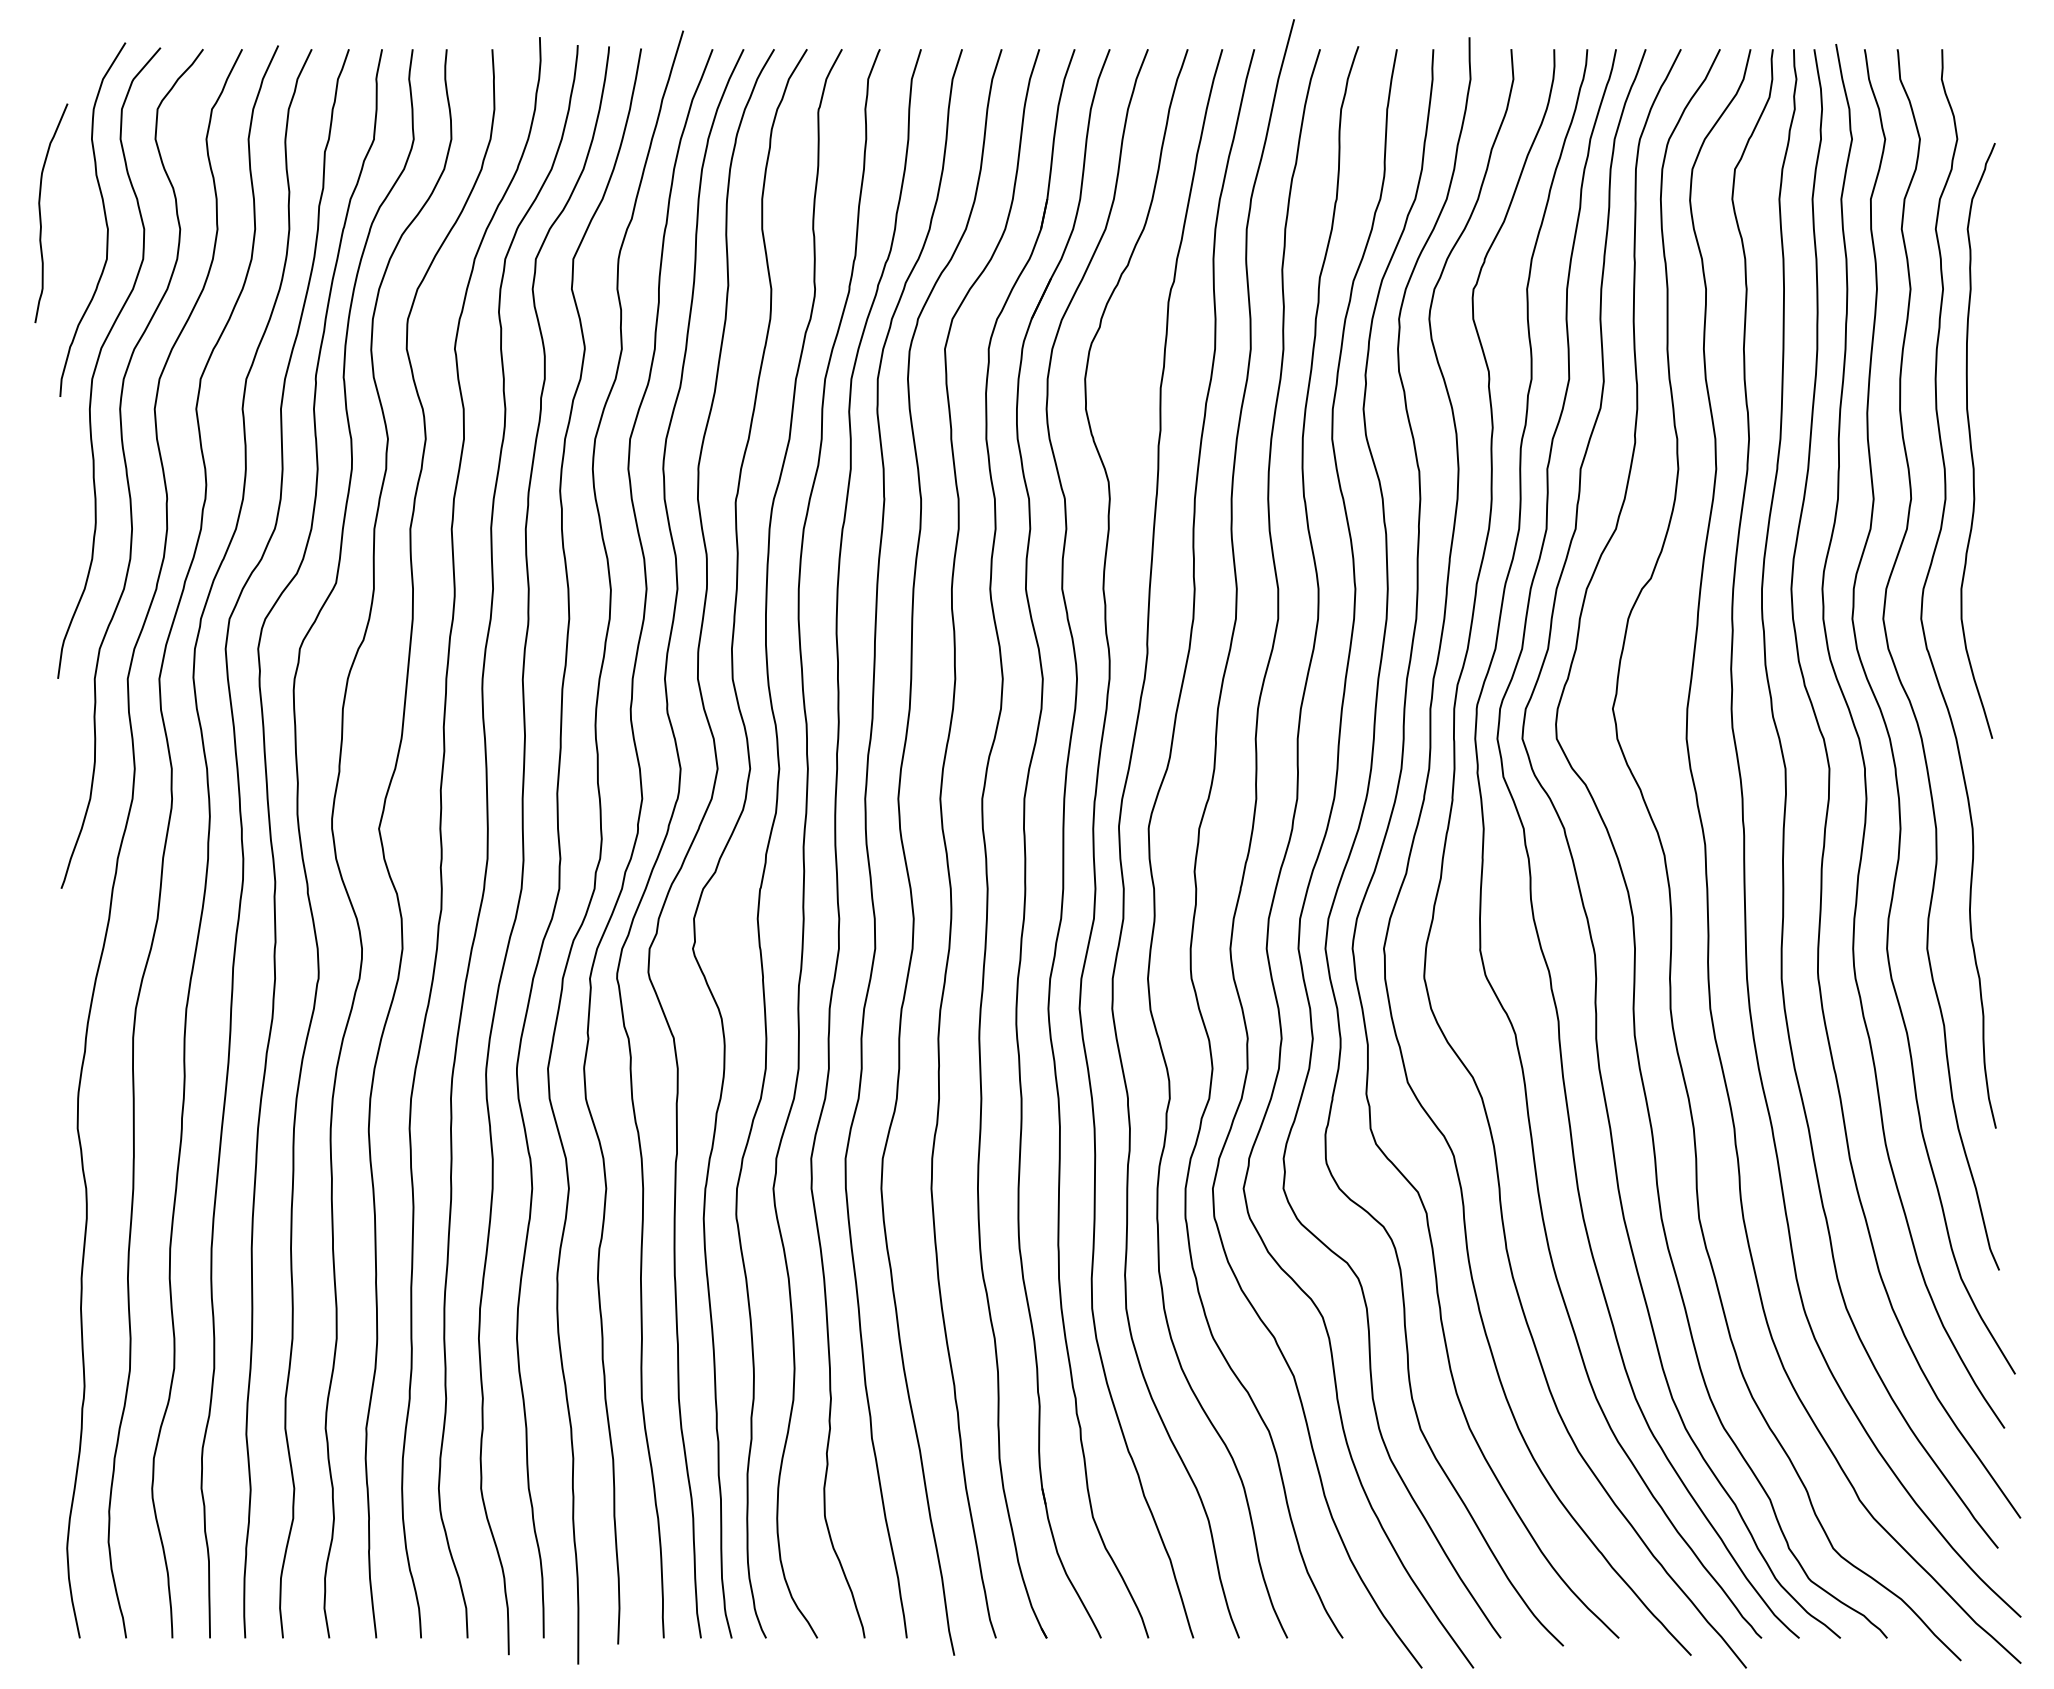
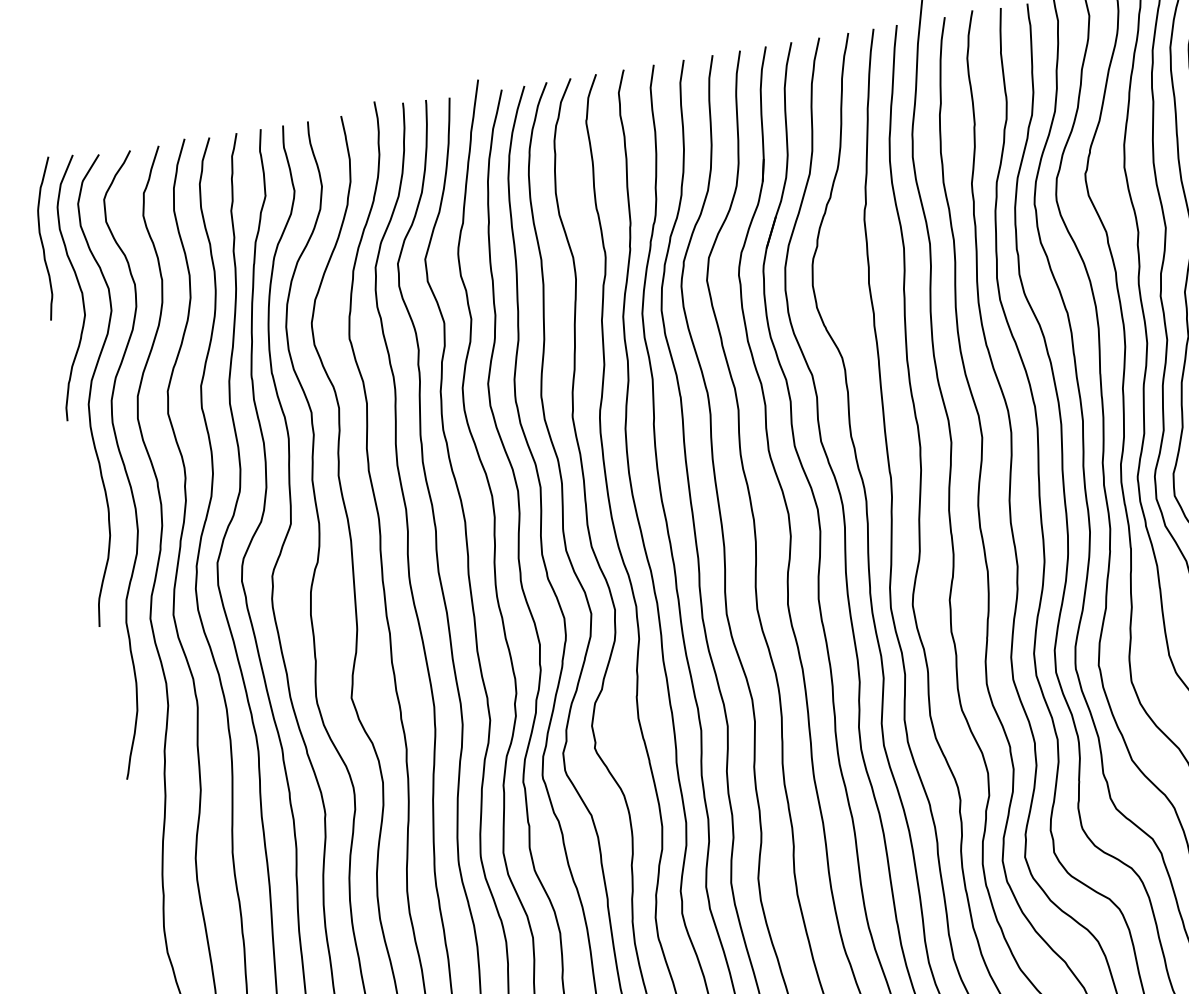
curve: (41, 216) -> (42, 242), moved

